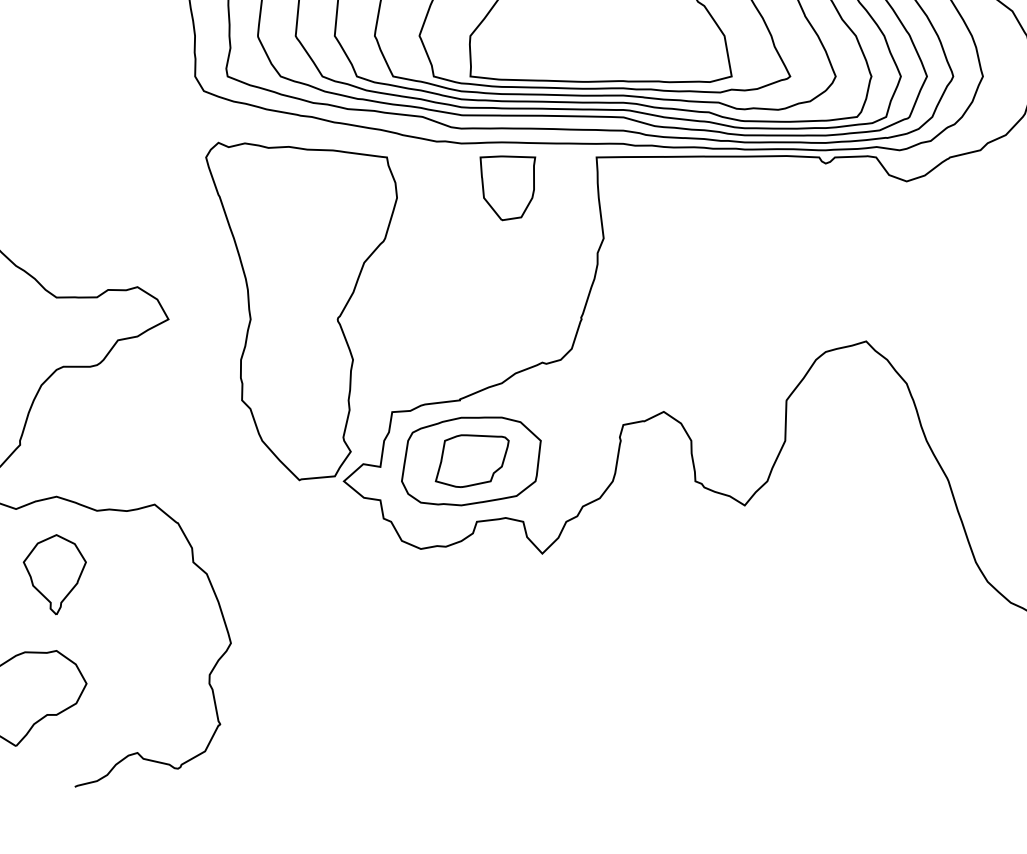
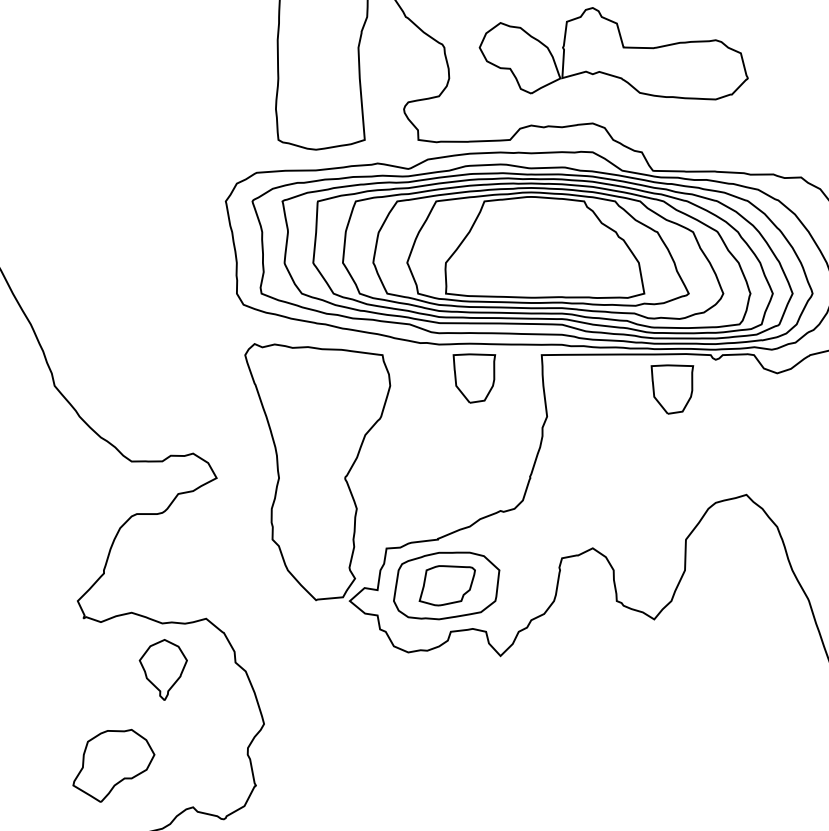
part: (768, 202) -> (672, 389), added
part: (53, 574) -> (162, 669), moved

